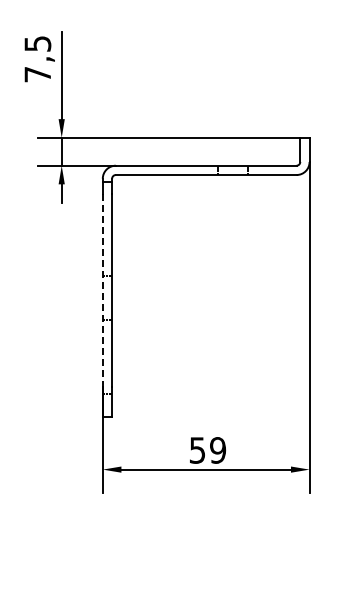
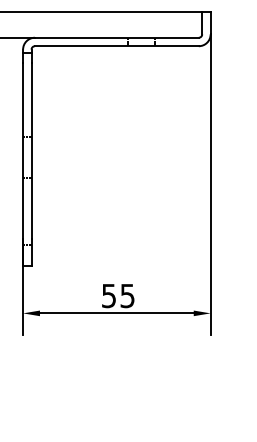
line: (102, 290) -> (22, 150), dashed -> solid
text: (218, 450) -> (128, 296), 59 -> 55

